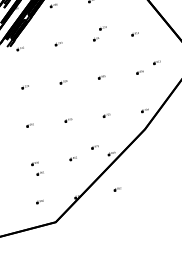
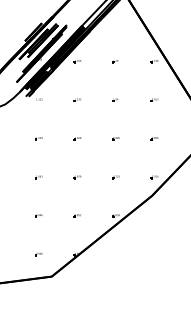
part: (103, 27) -> (123, 89), removed
part: (156, 61) -> (172, 130), removed
part: (95, 147) -> (100, 207), removed
part: (40, 173) -> (42, 226), removed
part: (116, 189) -> (116, 251), removed

